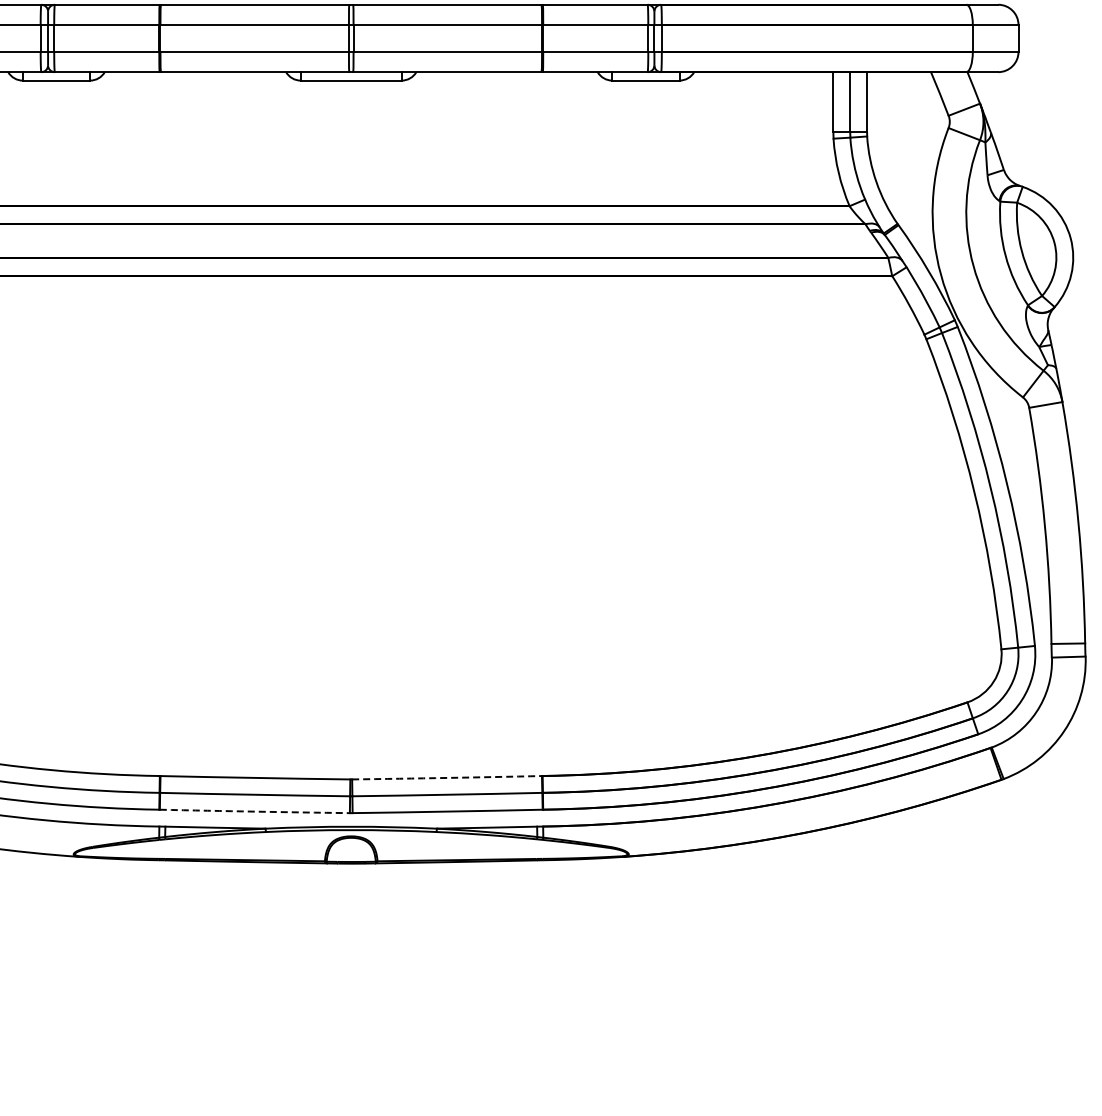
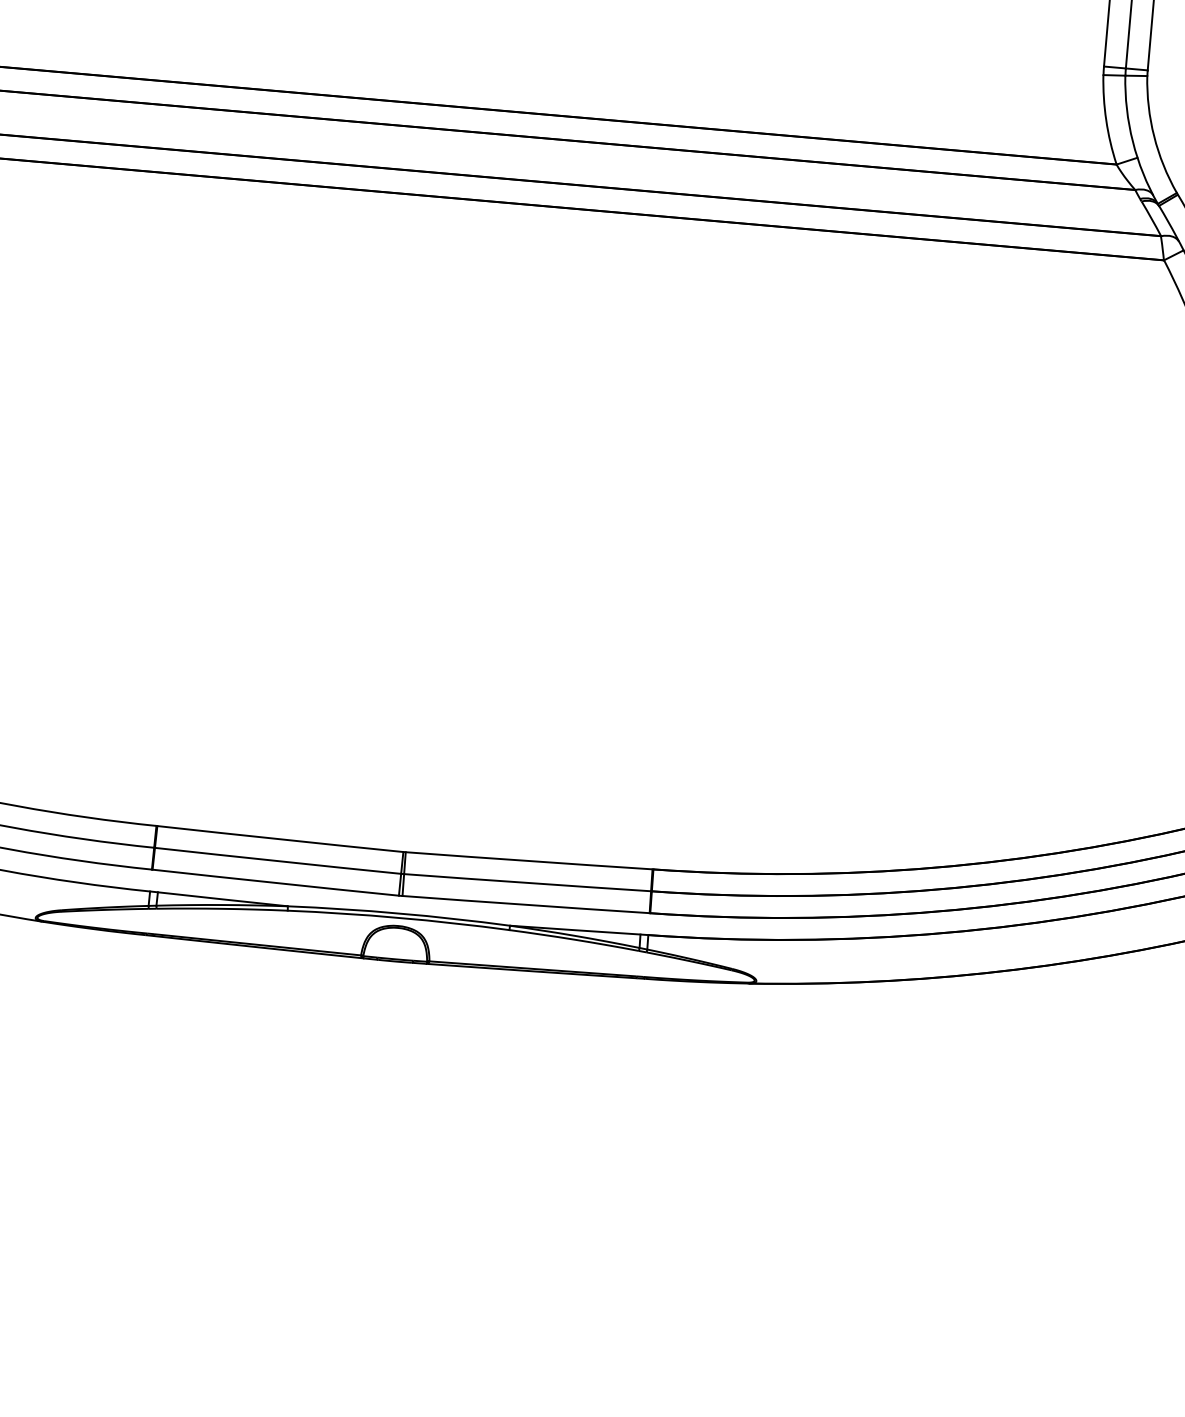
arc: (447, 777) -> (529, 860), dashed -> solid
arc: (254, 811) -> (275, 882), dashed -> solid

